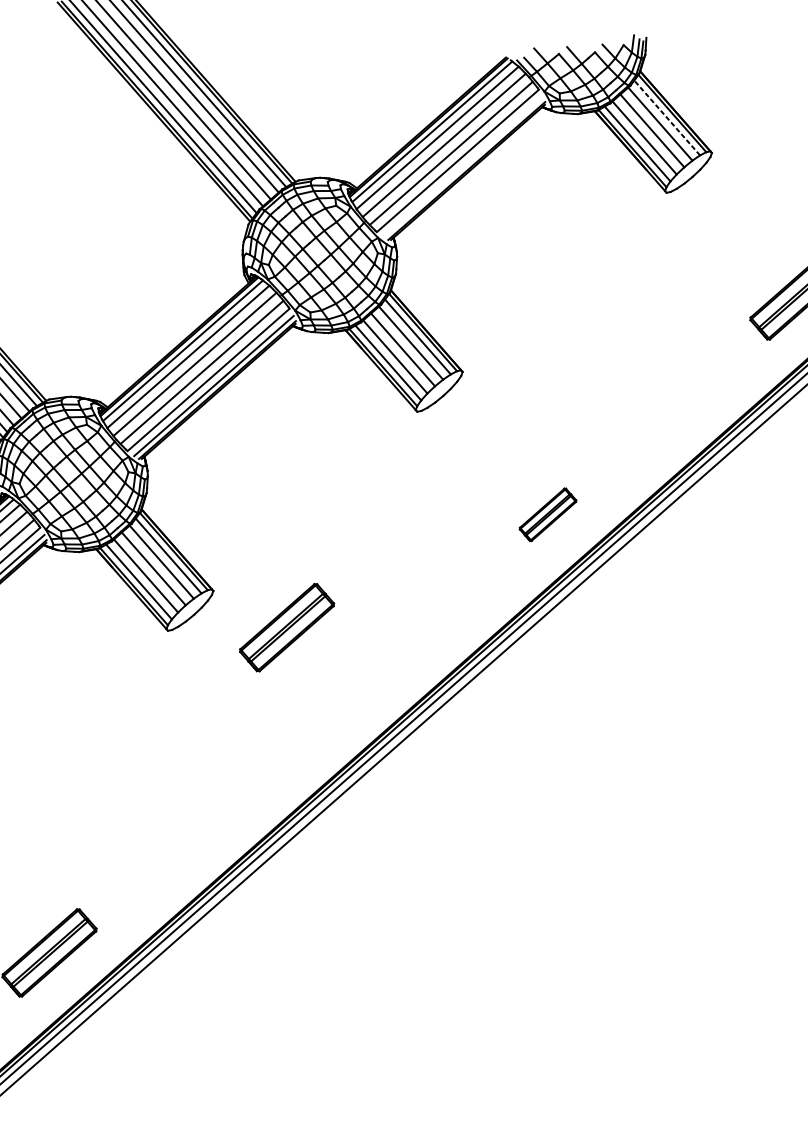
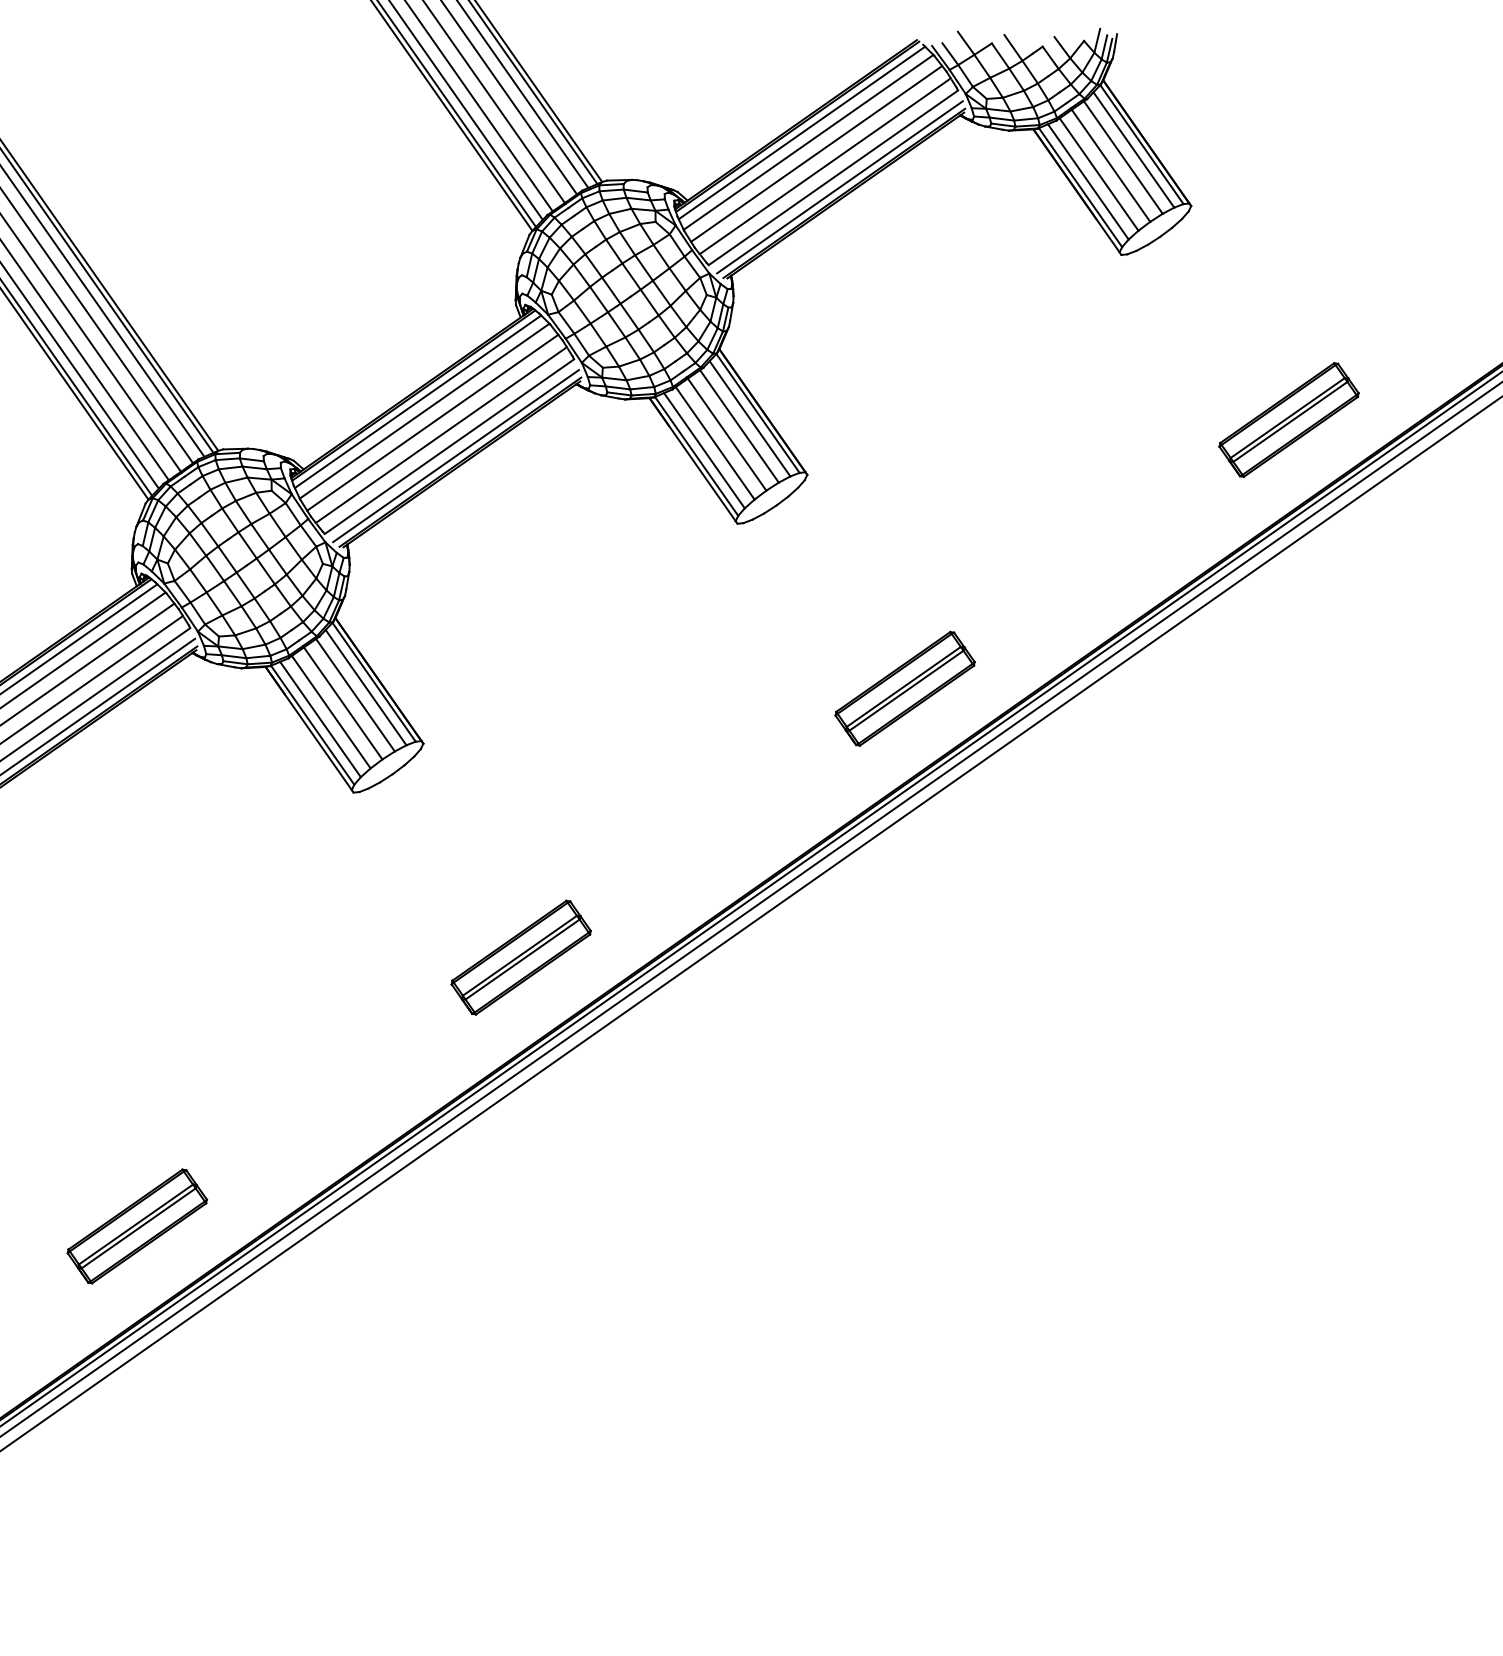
line: (666, 117) -> (1133, 149), dashed -> solid
line: (462, 167) -> (839, 187), added
part: (547, 514) -> (904, 688), size x1.67
part: (286, 627) -> (520, 957), moved

